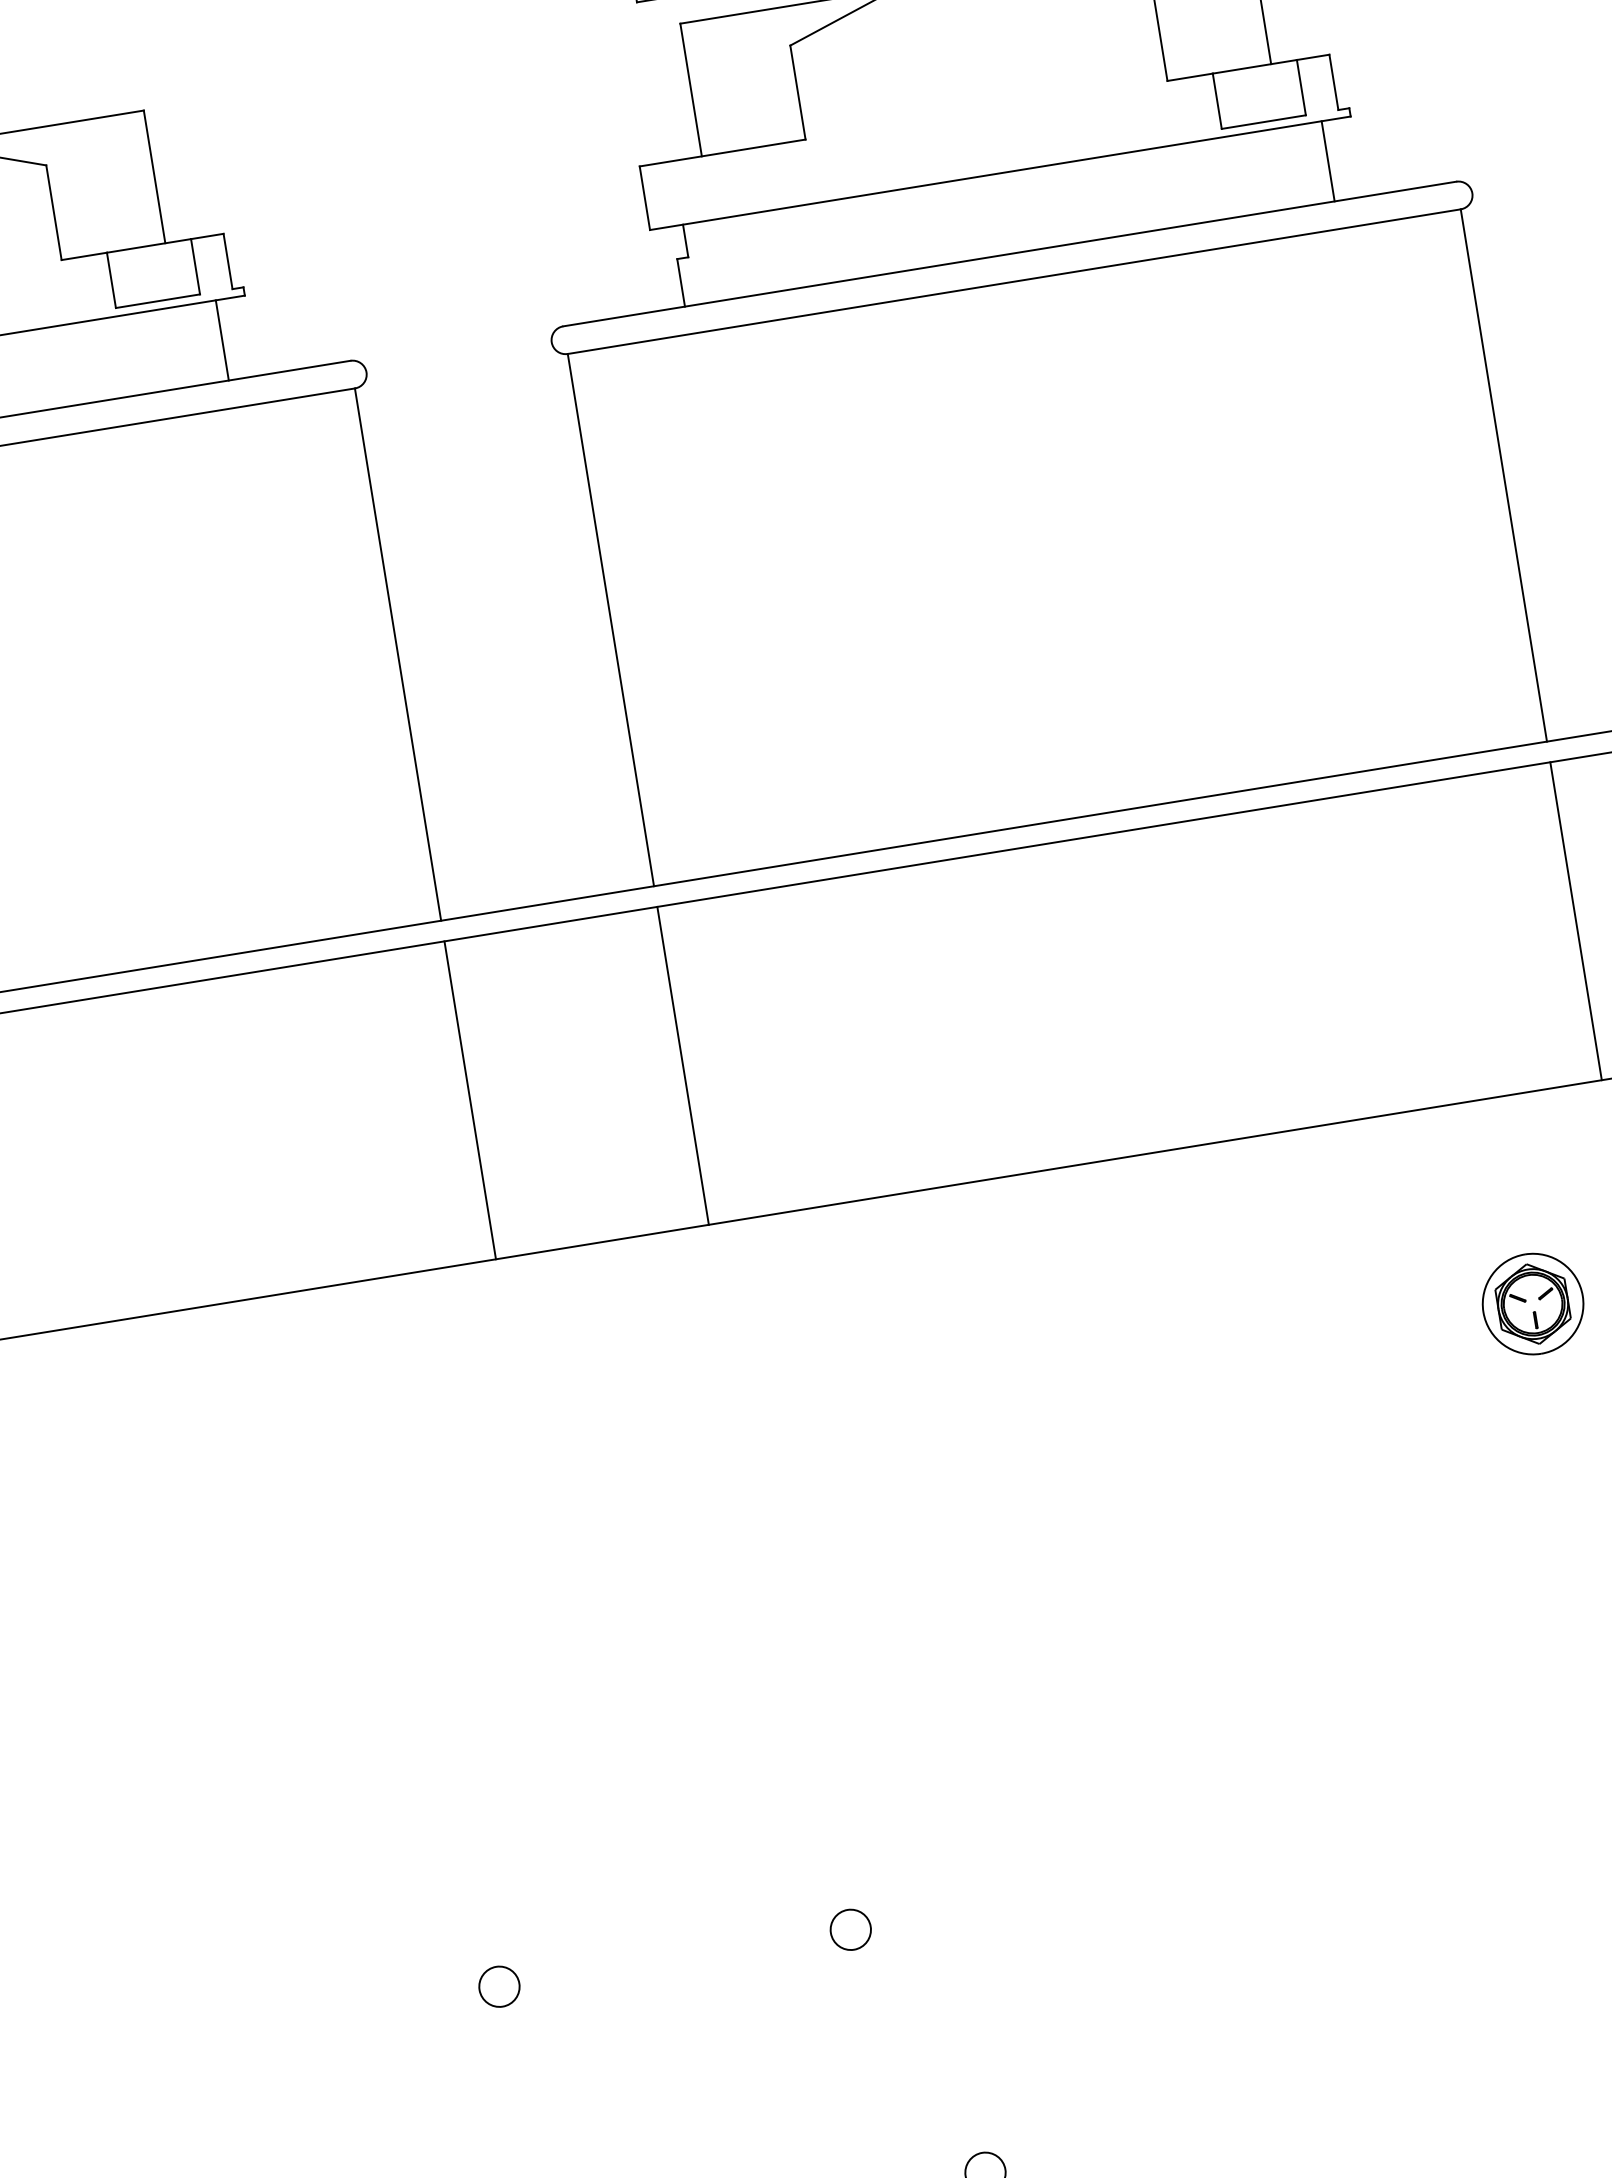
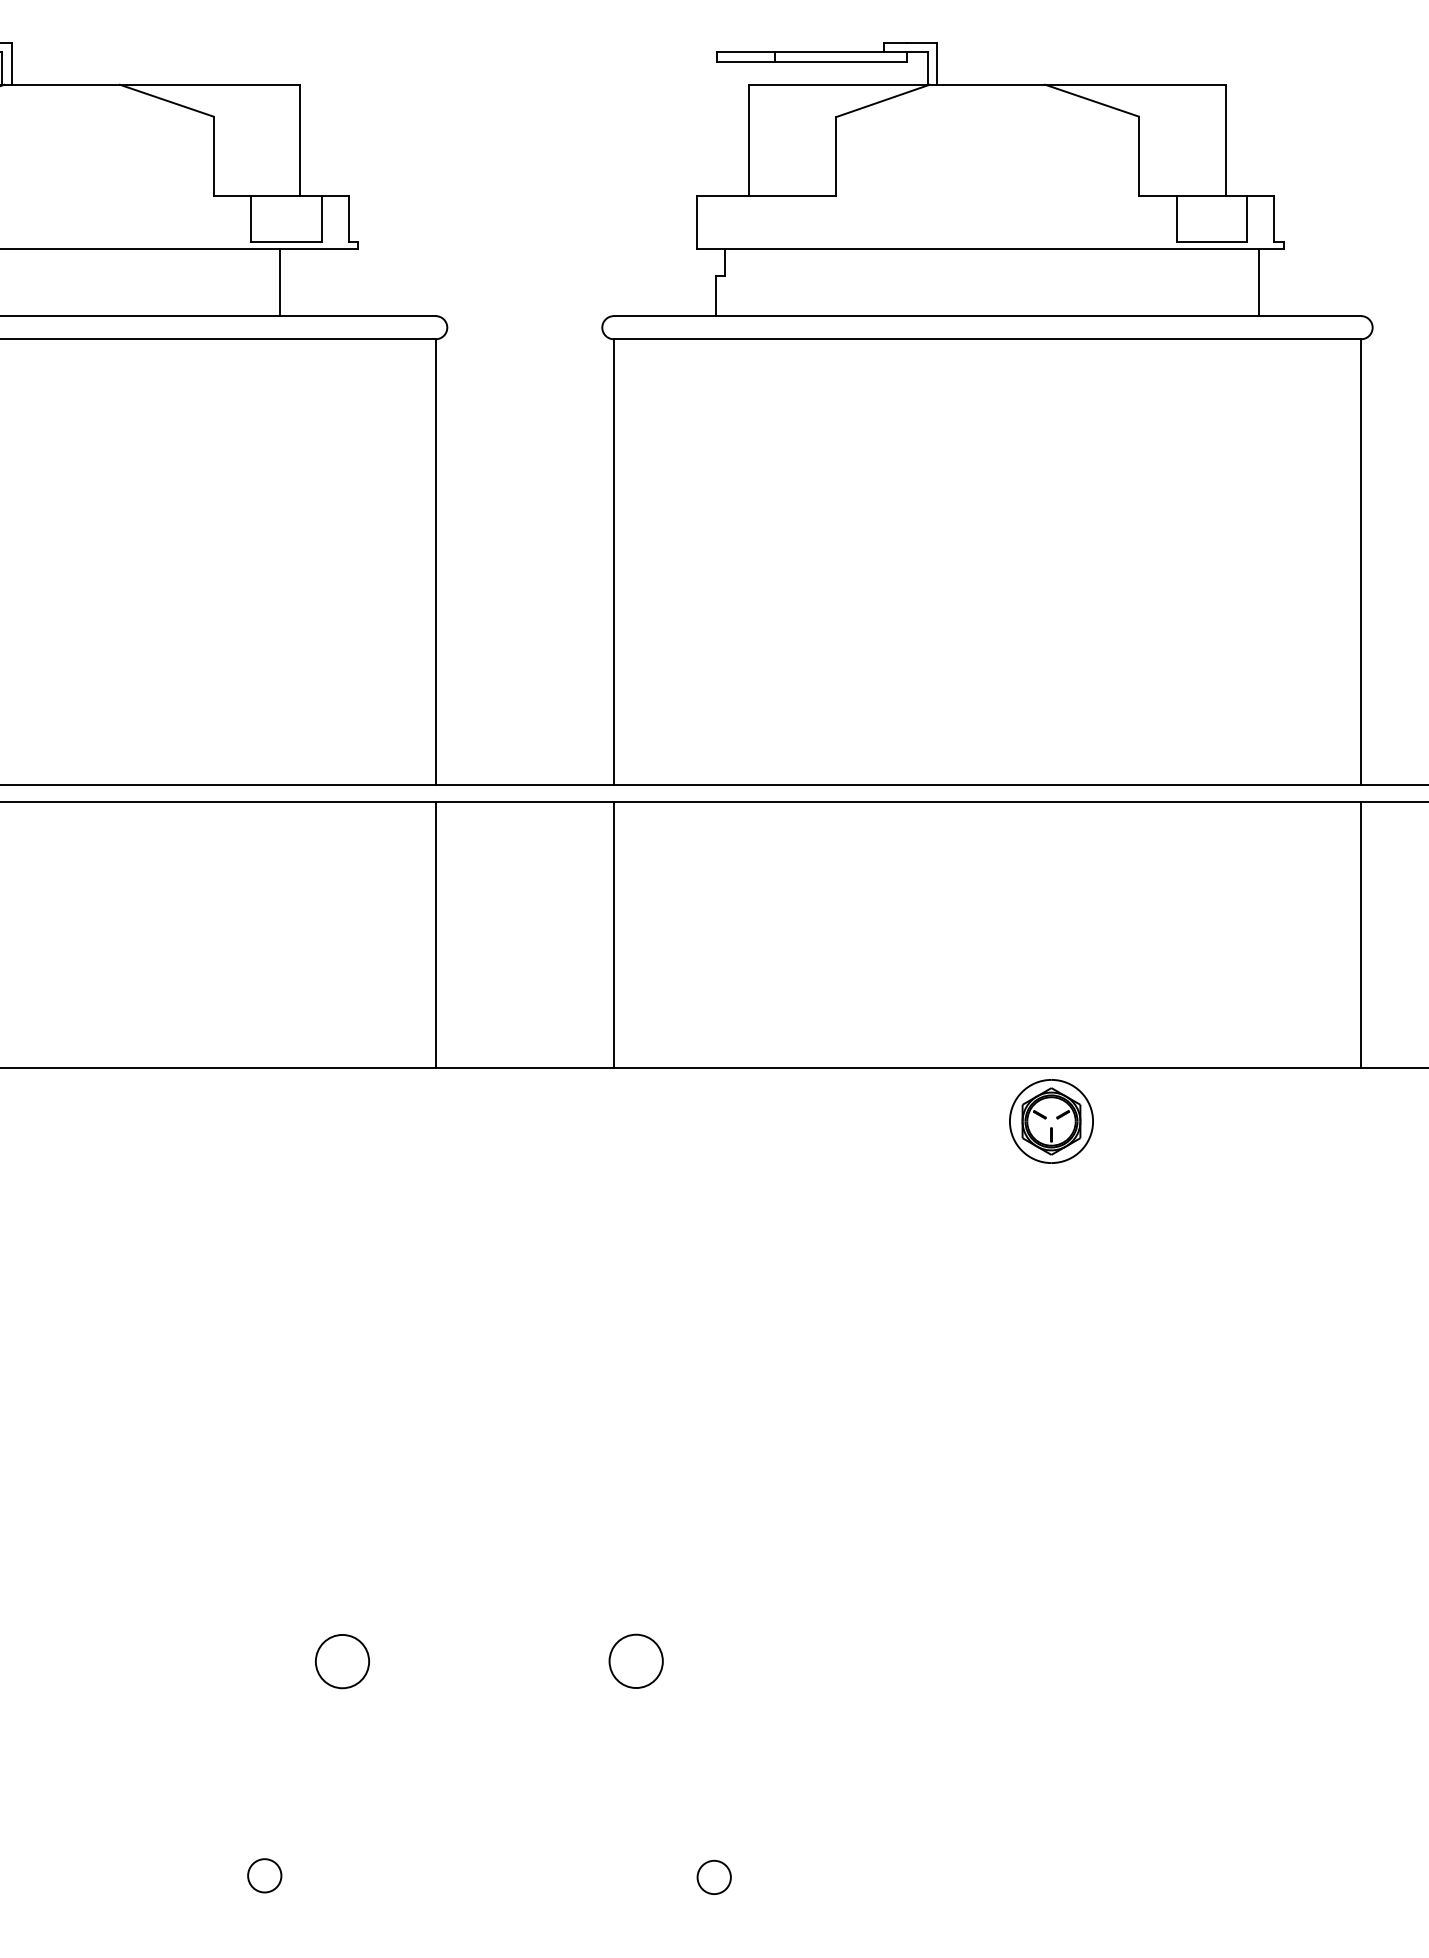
line: (221, 340) -> (279, 282), moved
part: (1533, 1304) -> (1051, 1121), moved
circle: (850, 1929) -> (636, 1661), size x1.6
circle: (499, 1986) -> (342, 1661), size x1.6

